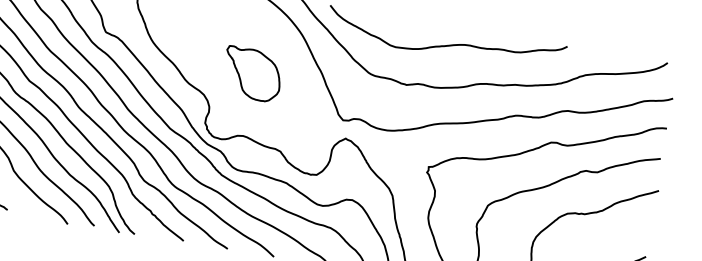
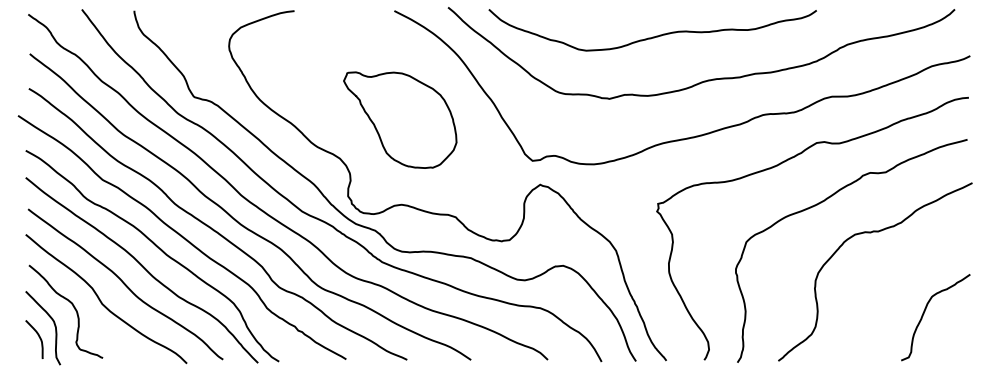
part: (252, 74) -> (400, 119), size x1.43

